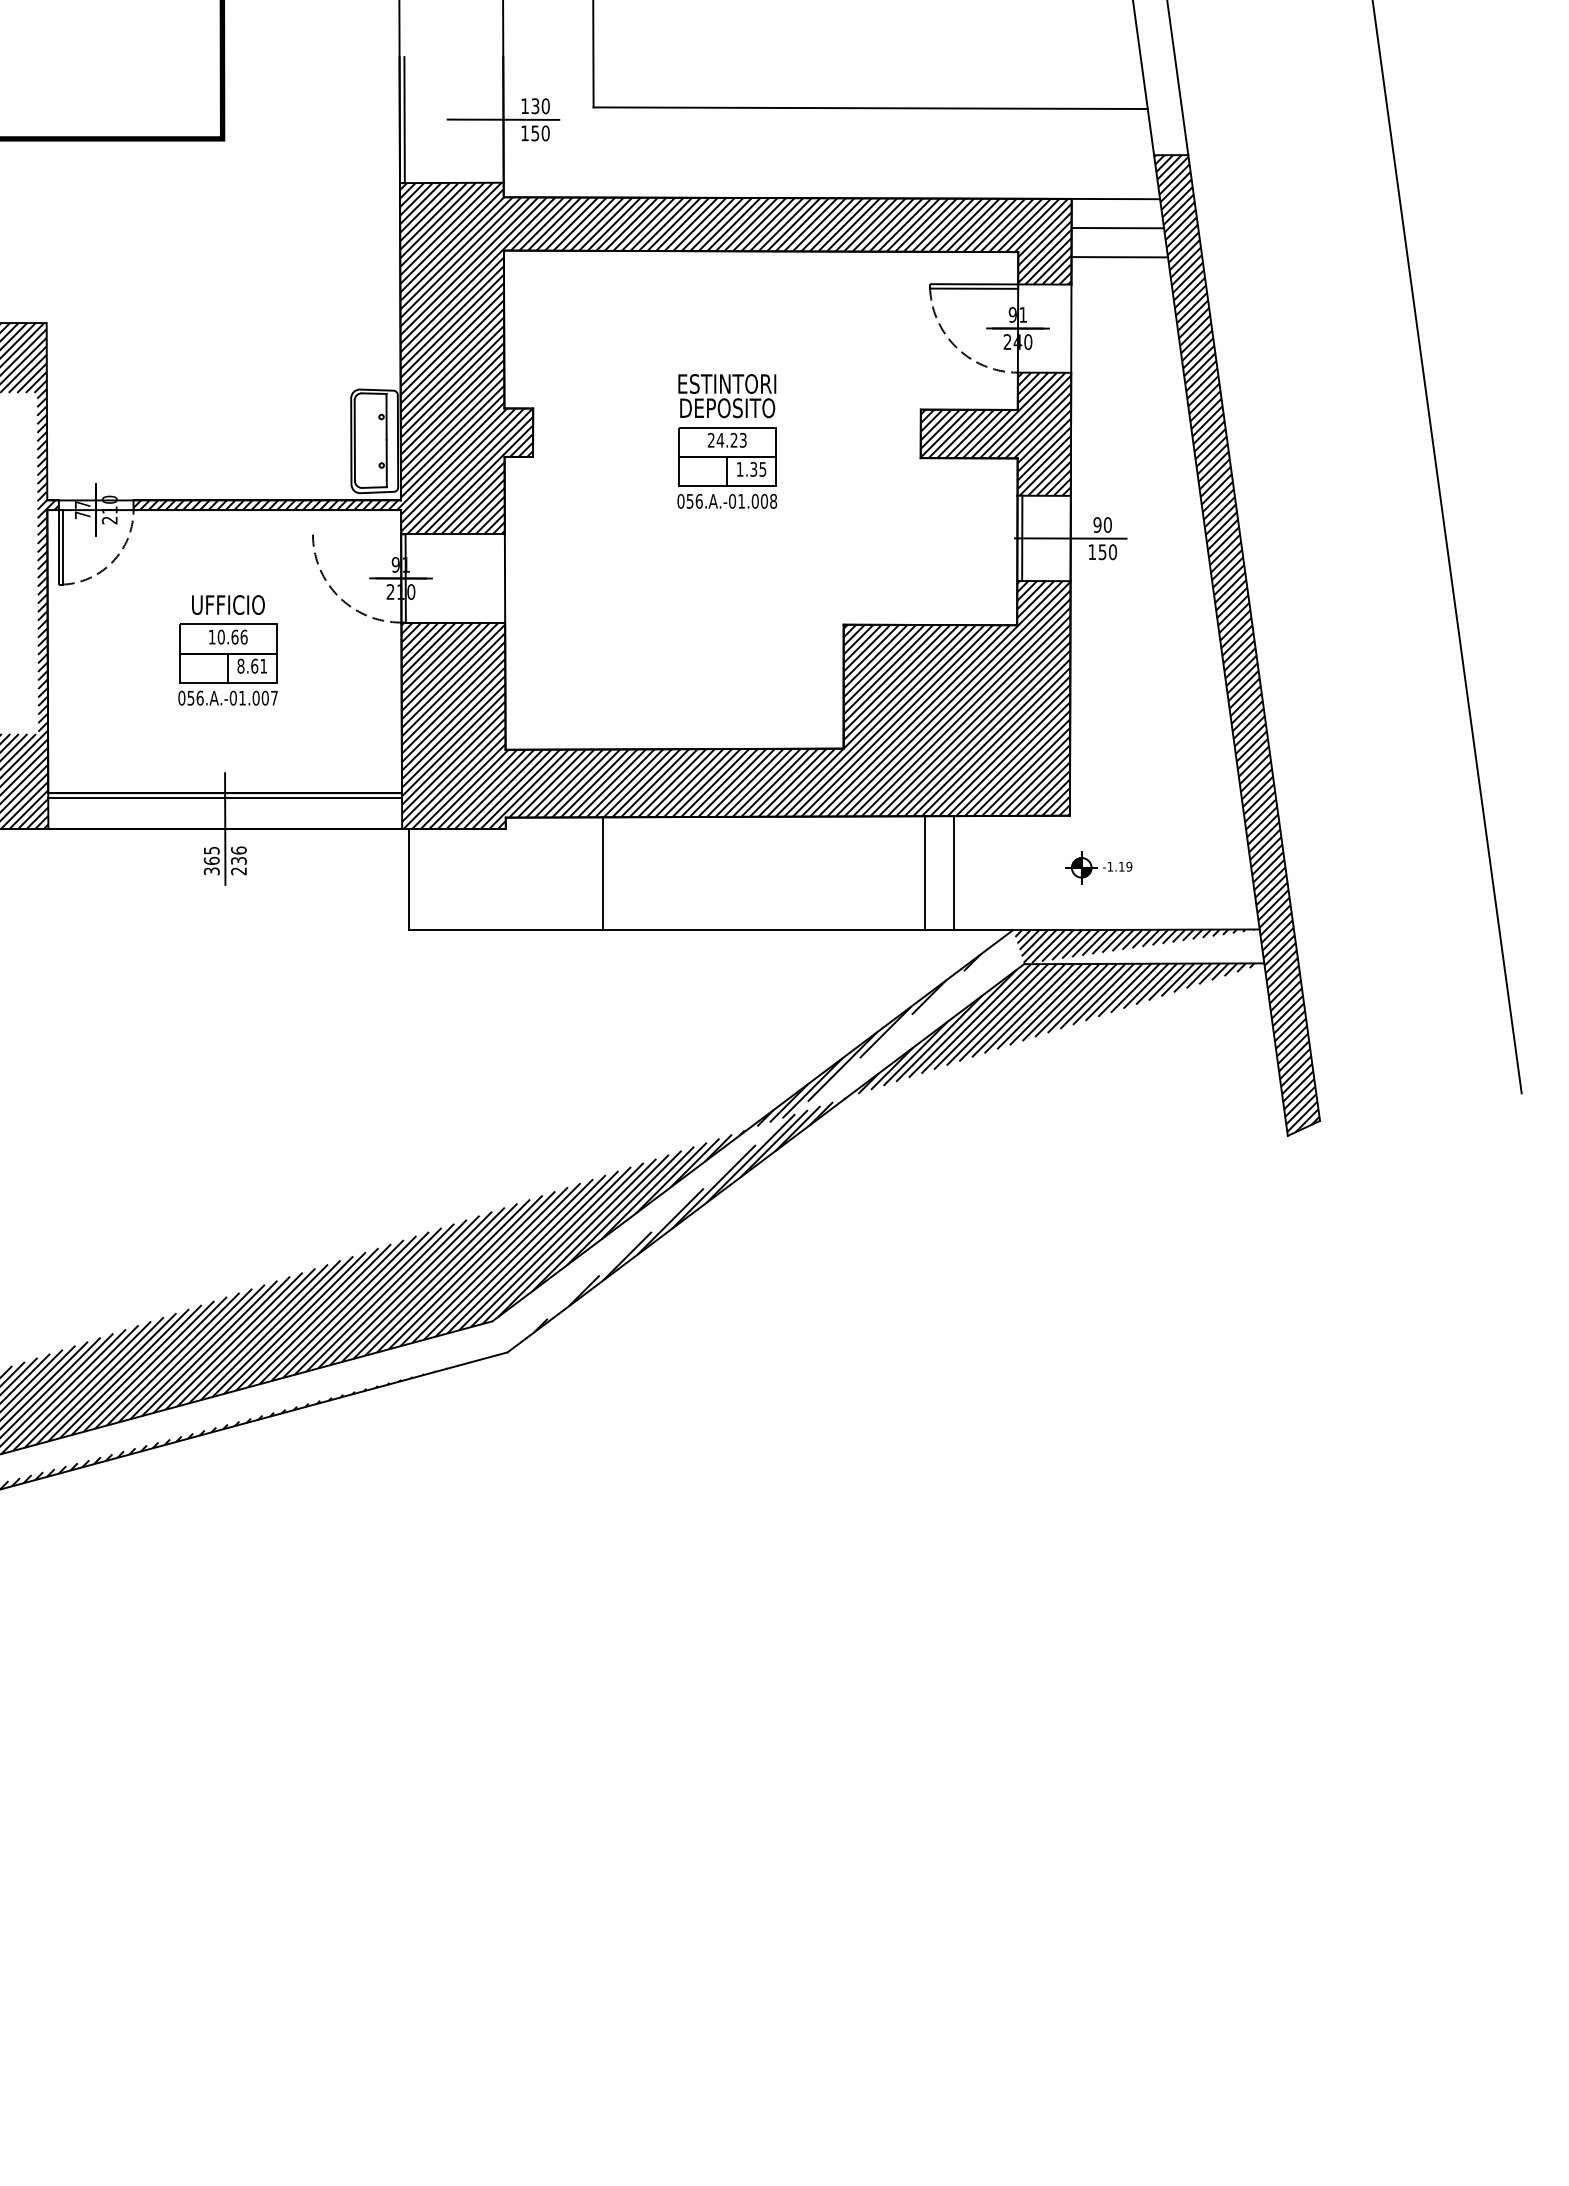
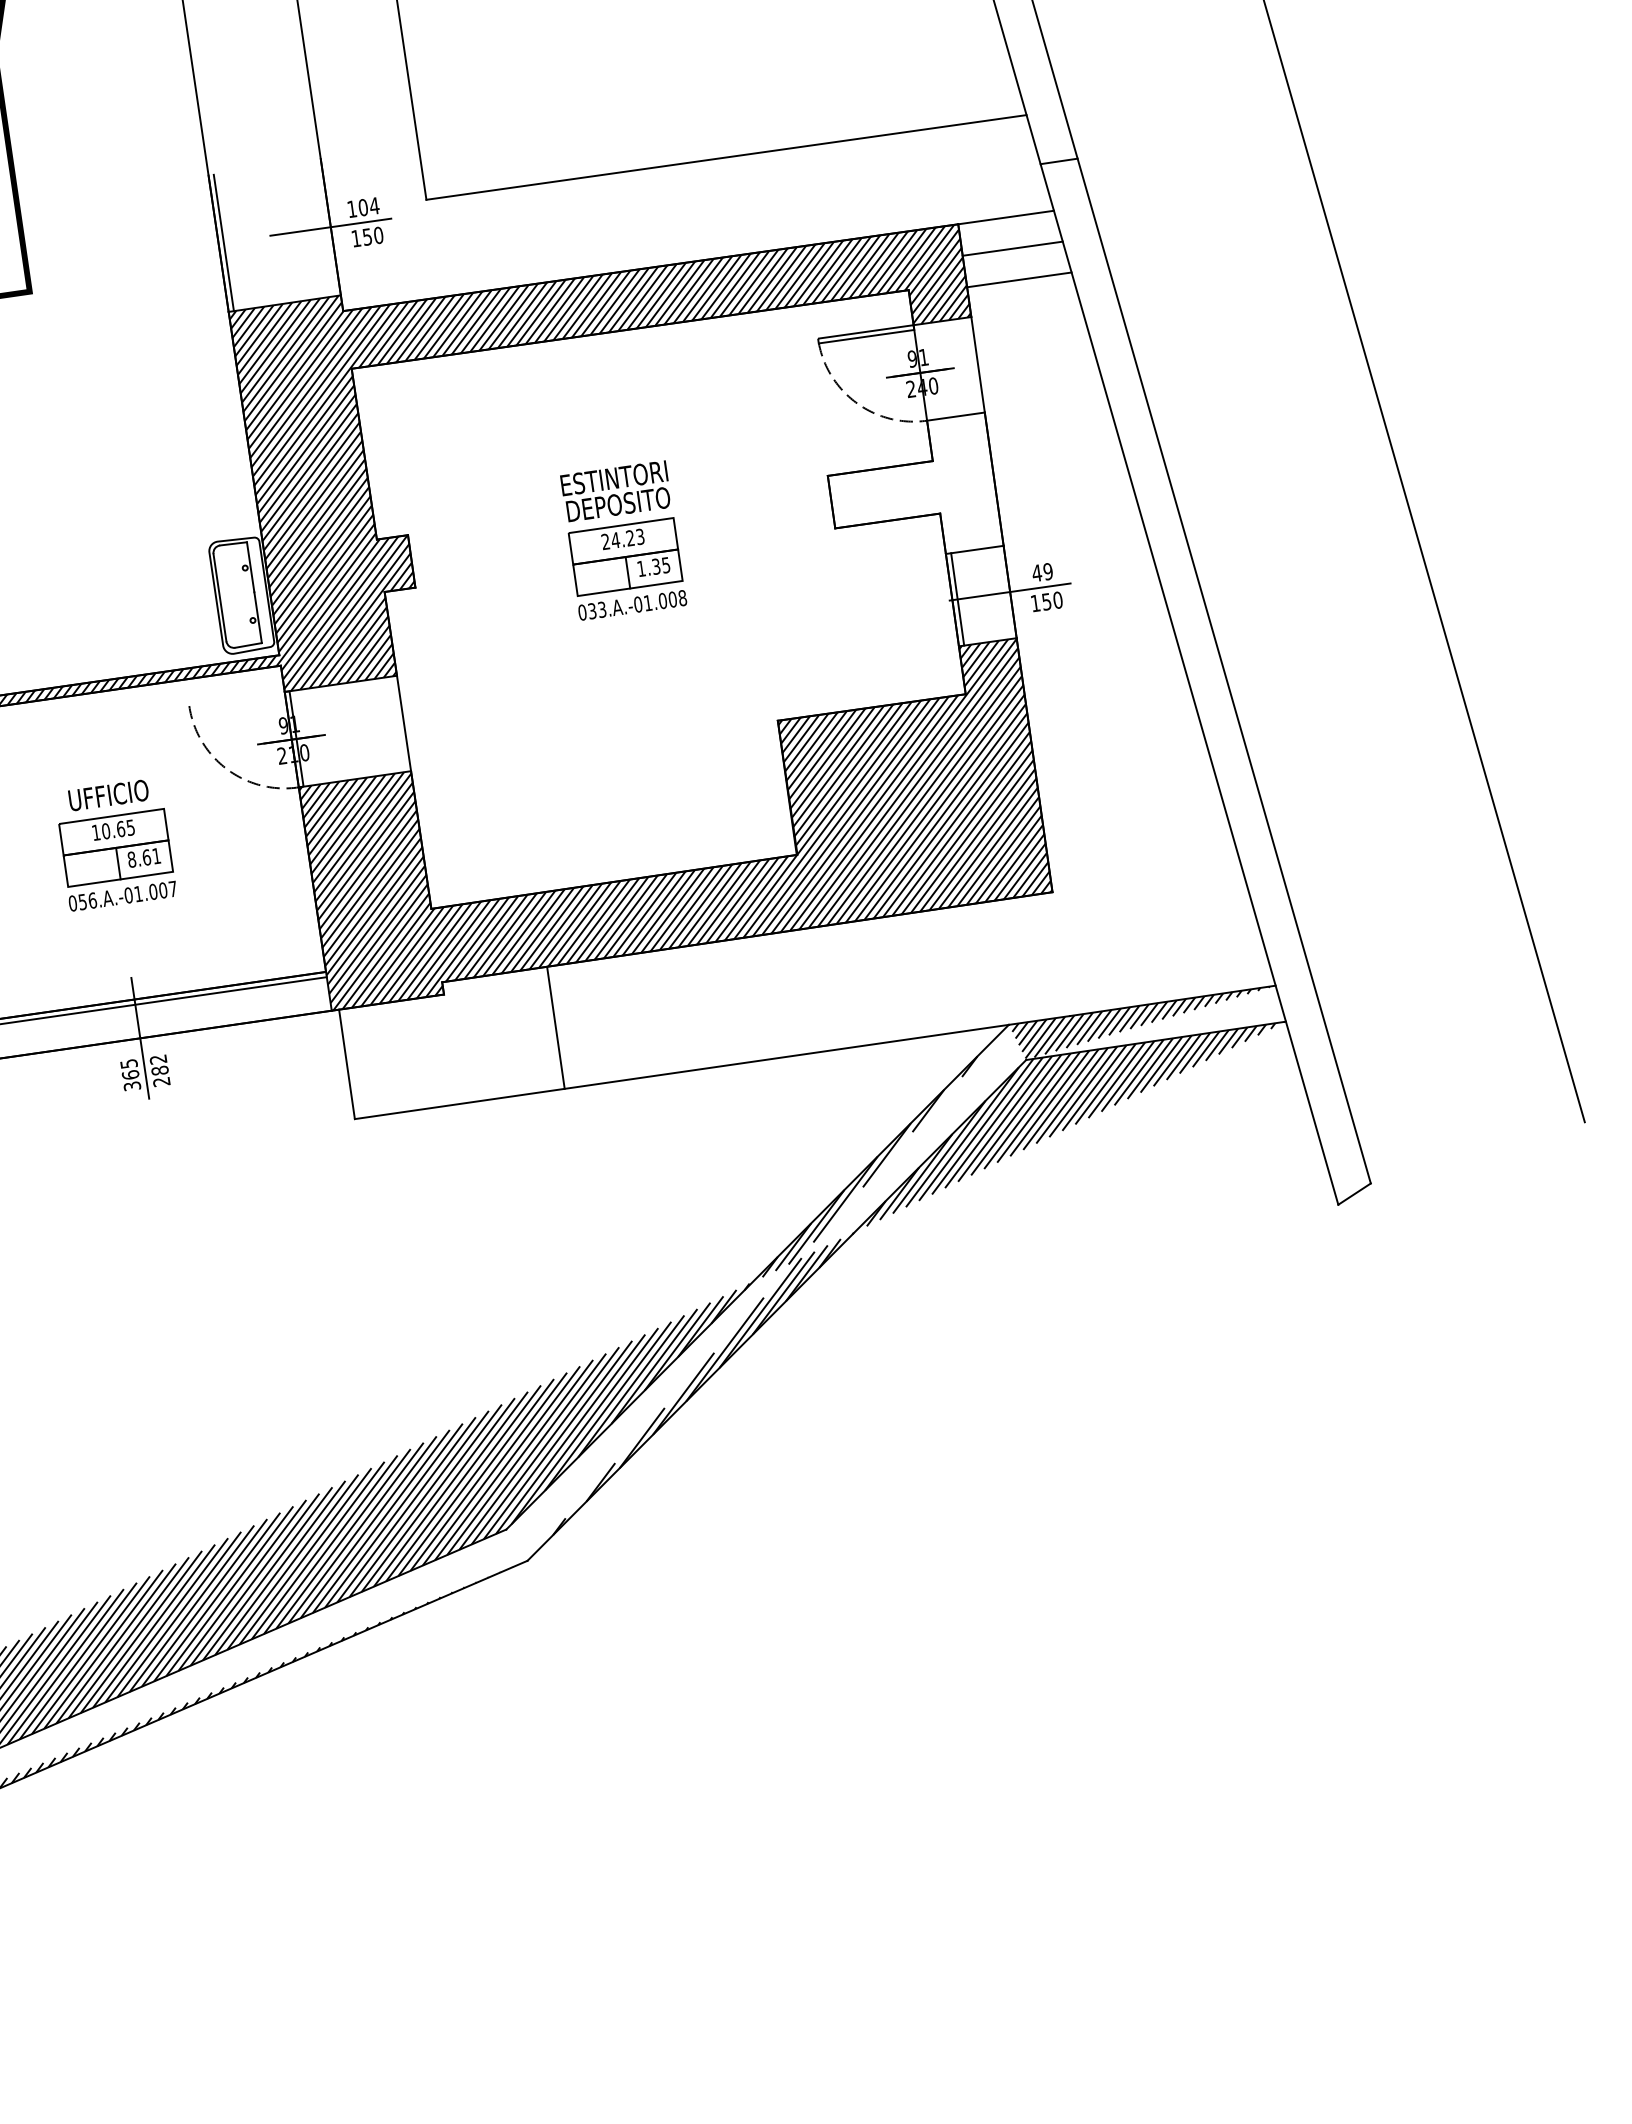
text: (540, 106) -> (368, 207), 130 -> 104
hatch: (995, 433) -> (912, 490), removed
text: (694, 500) -> (596, 609), 056.A.-01.008 -> 033.A.-01.008
text: (1102, 524) -> (1042, 571), 90 -> 49
text: (243, 636) -> (130, 827), 10.66 -> 10.65
hatch: (1236, 643) -> (1205, 679), removed
text: (238, 855) -> (158, 1064), 236 -> 282
part: (1098, 867) -> (1091, 943), removed
line: (924, 873) -> (904, 977), removed
line: (953, 873) -> (935, 972), removed

